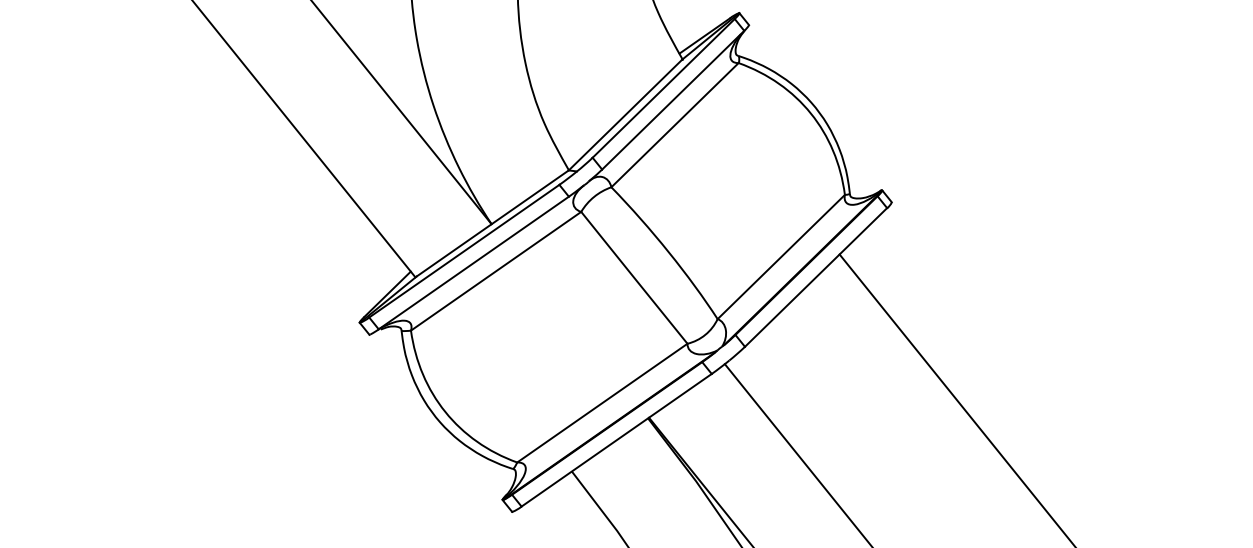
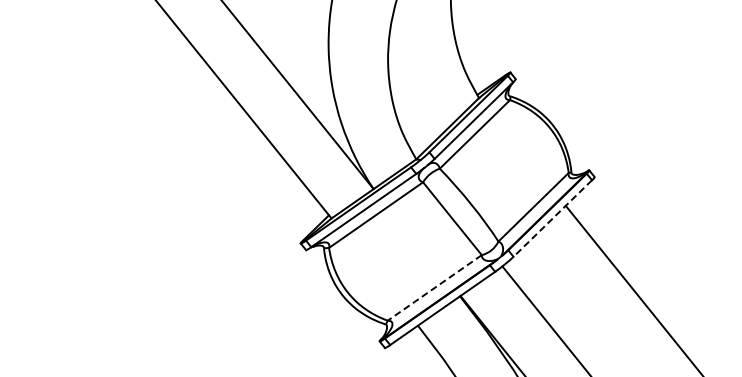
line: (815, 277) -> (552, 218), solid -> dashed
line: (601, 404) -> (434, 288), solid -> dashed

